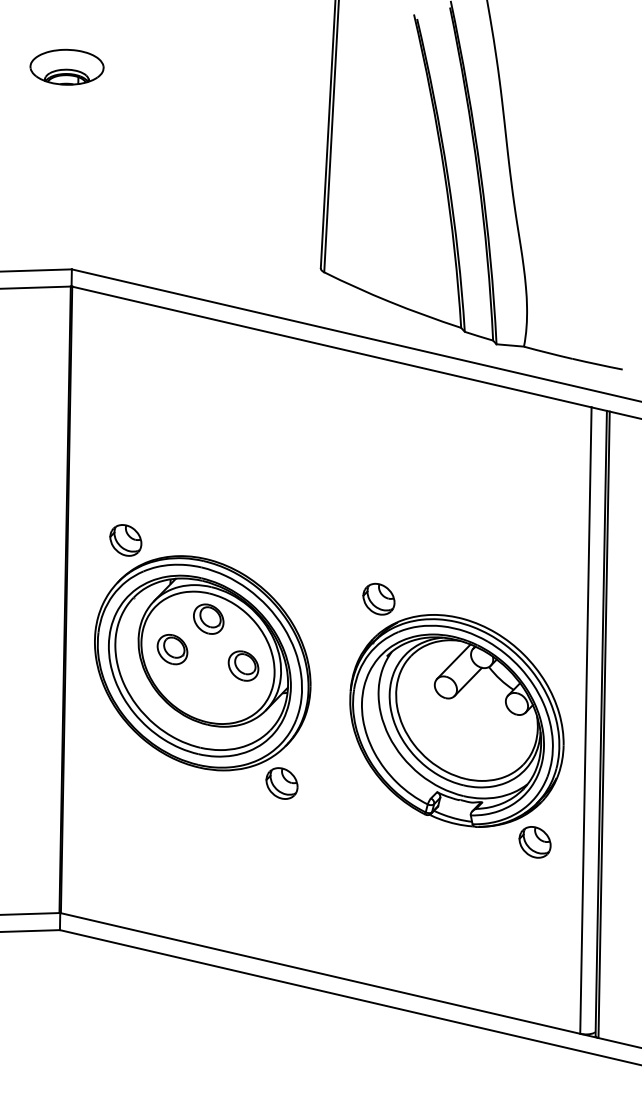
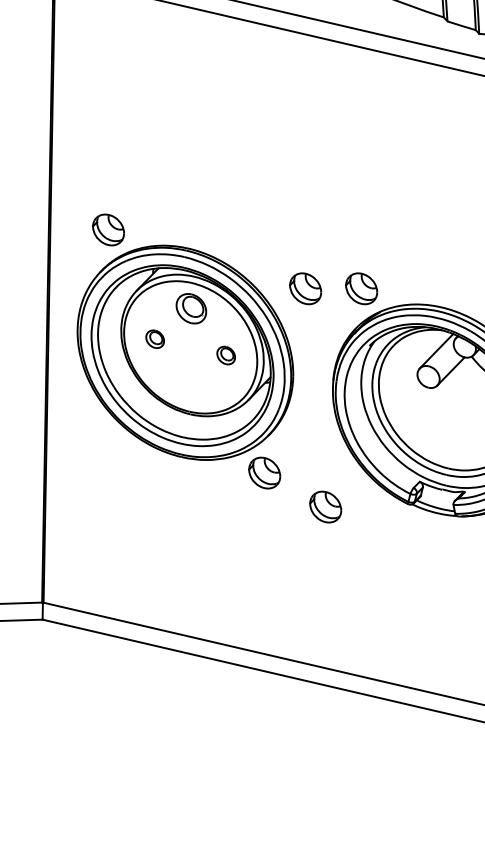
part: (322, 598) -> (305, 288), added
part: (172, 649) -> (155, 339), size x0.6
part: (243, 665) -> (226, 355), size x0.6
part: (342, 817) -> (325, 507), added

